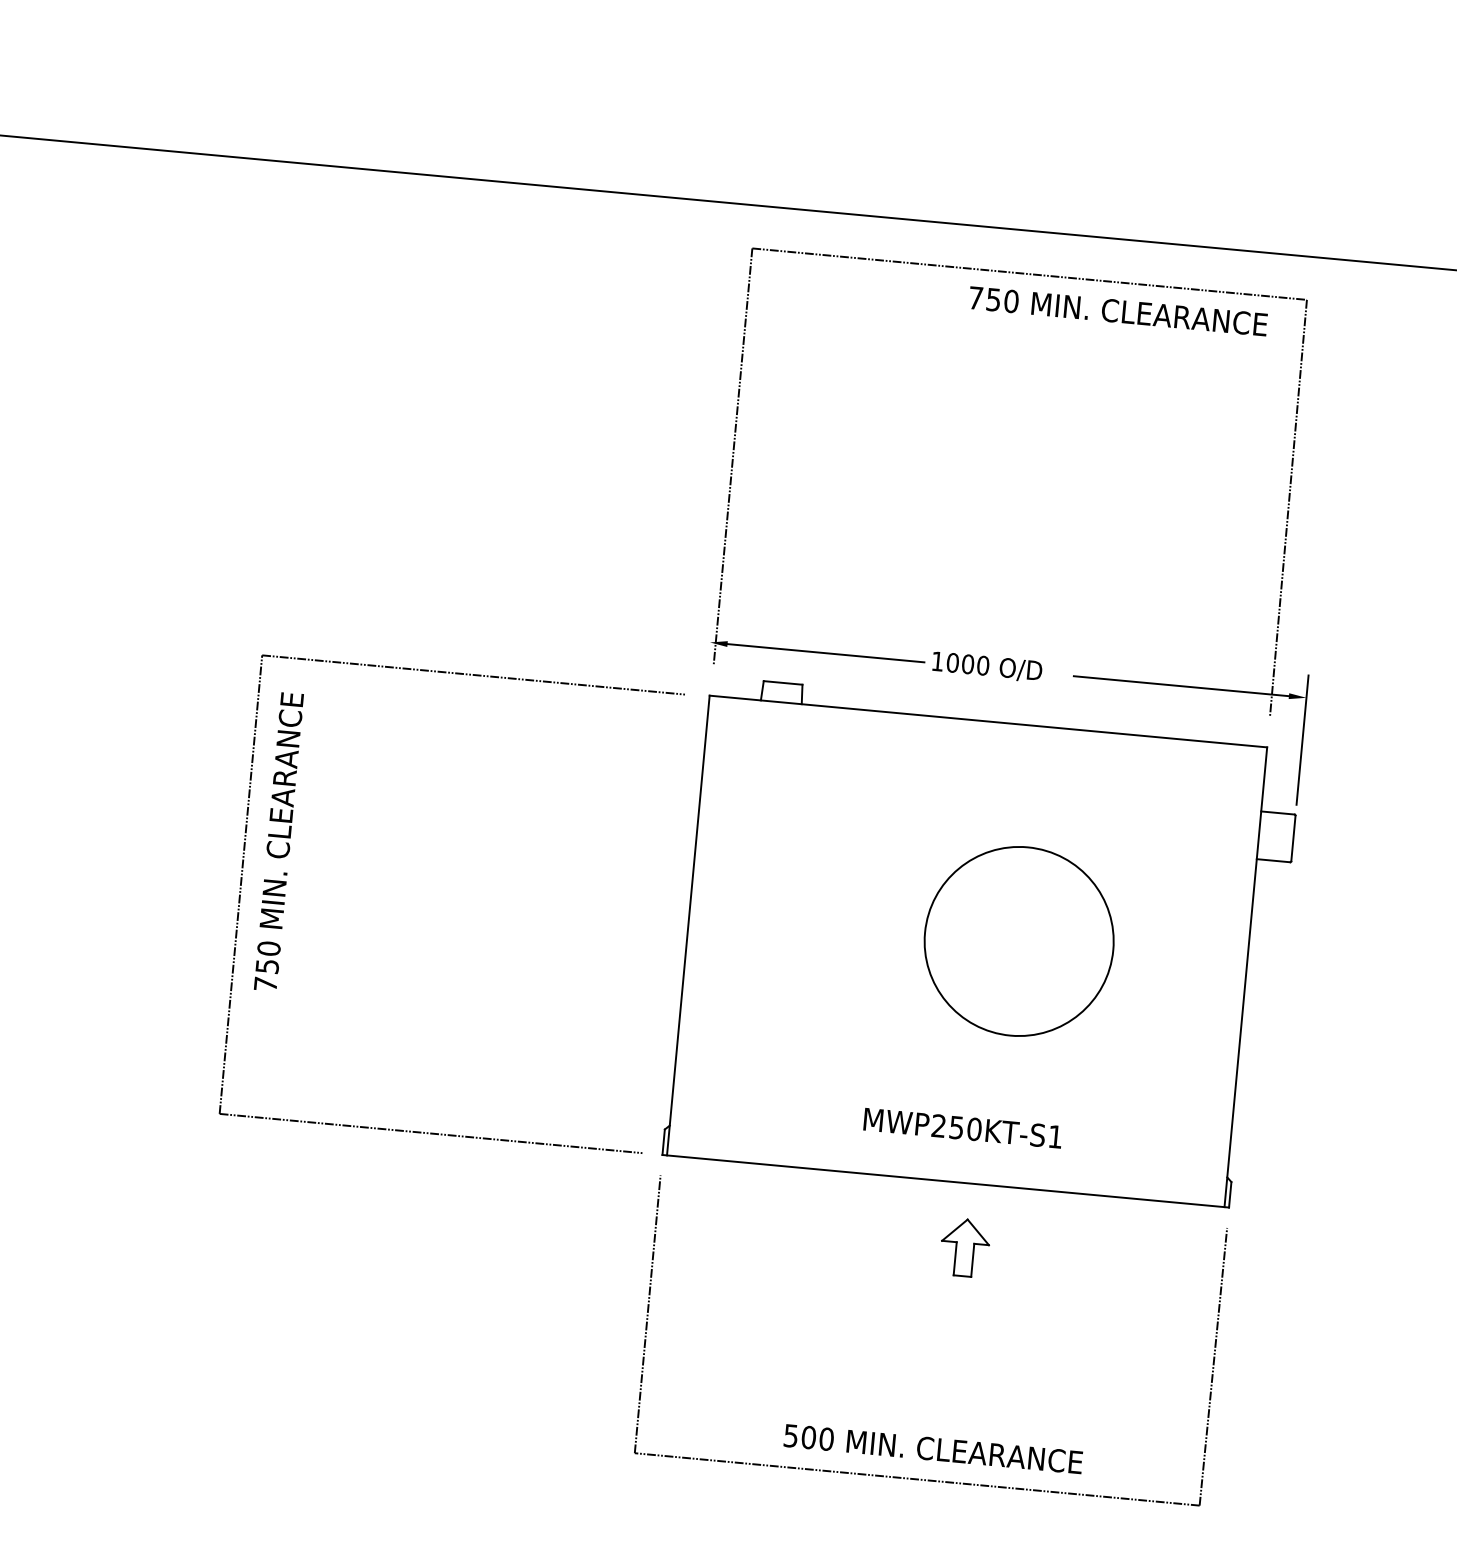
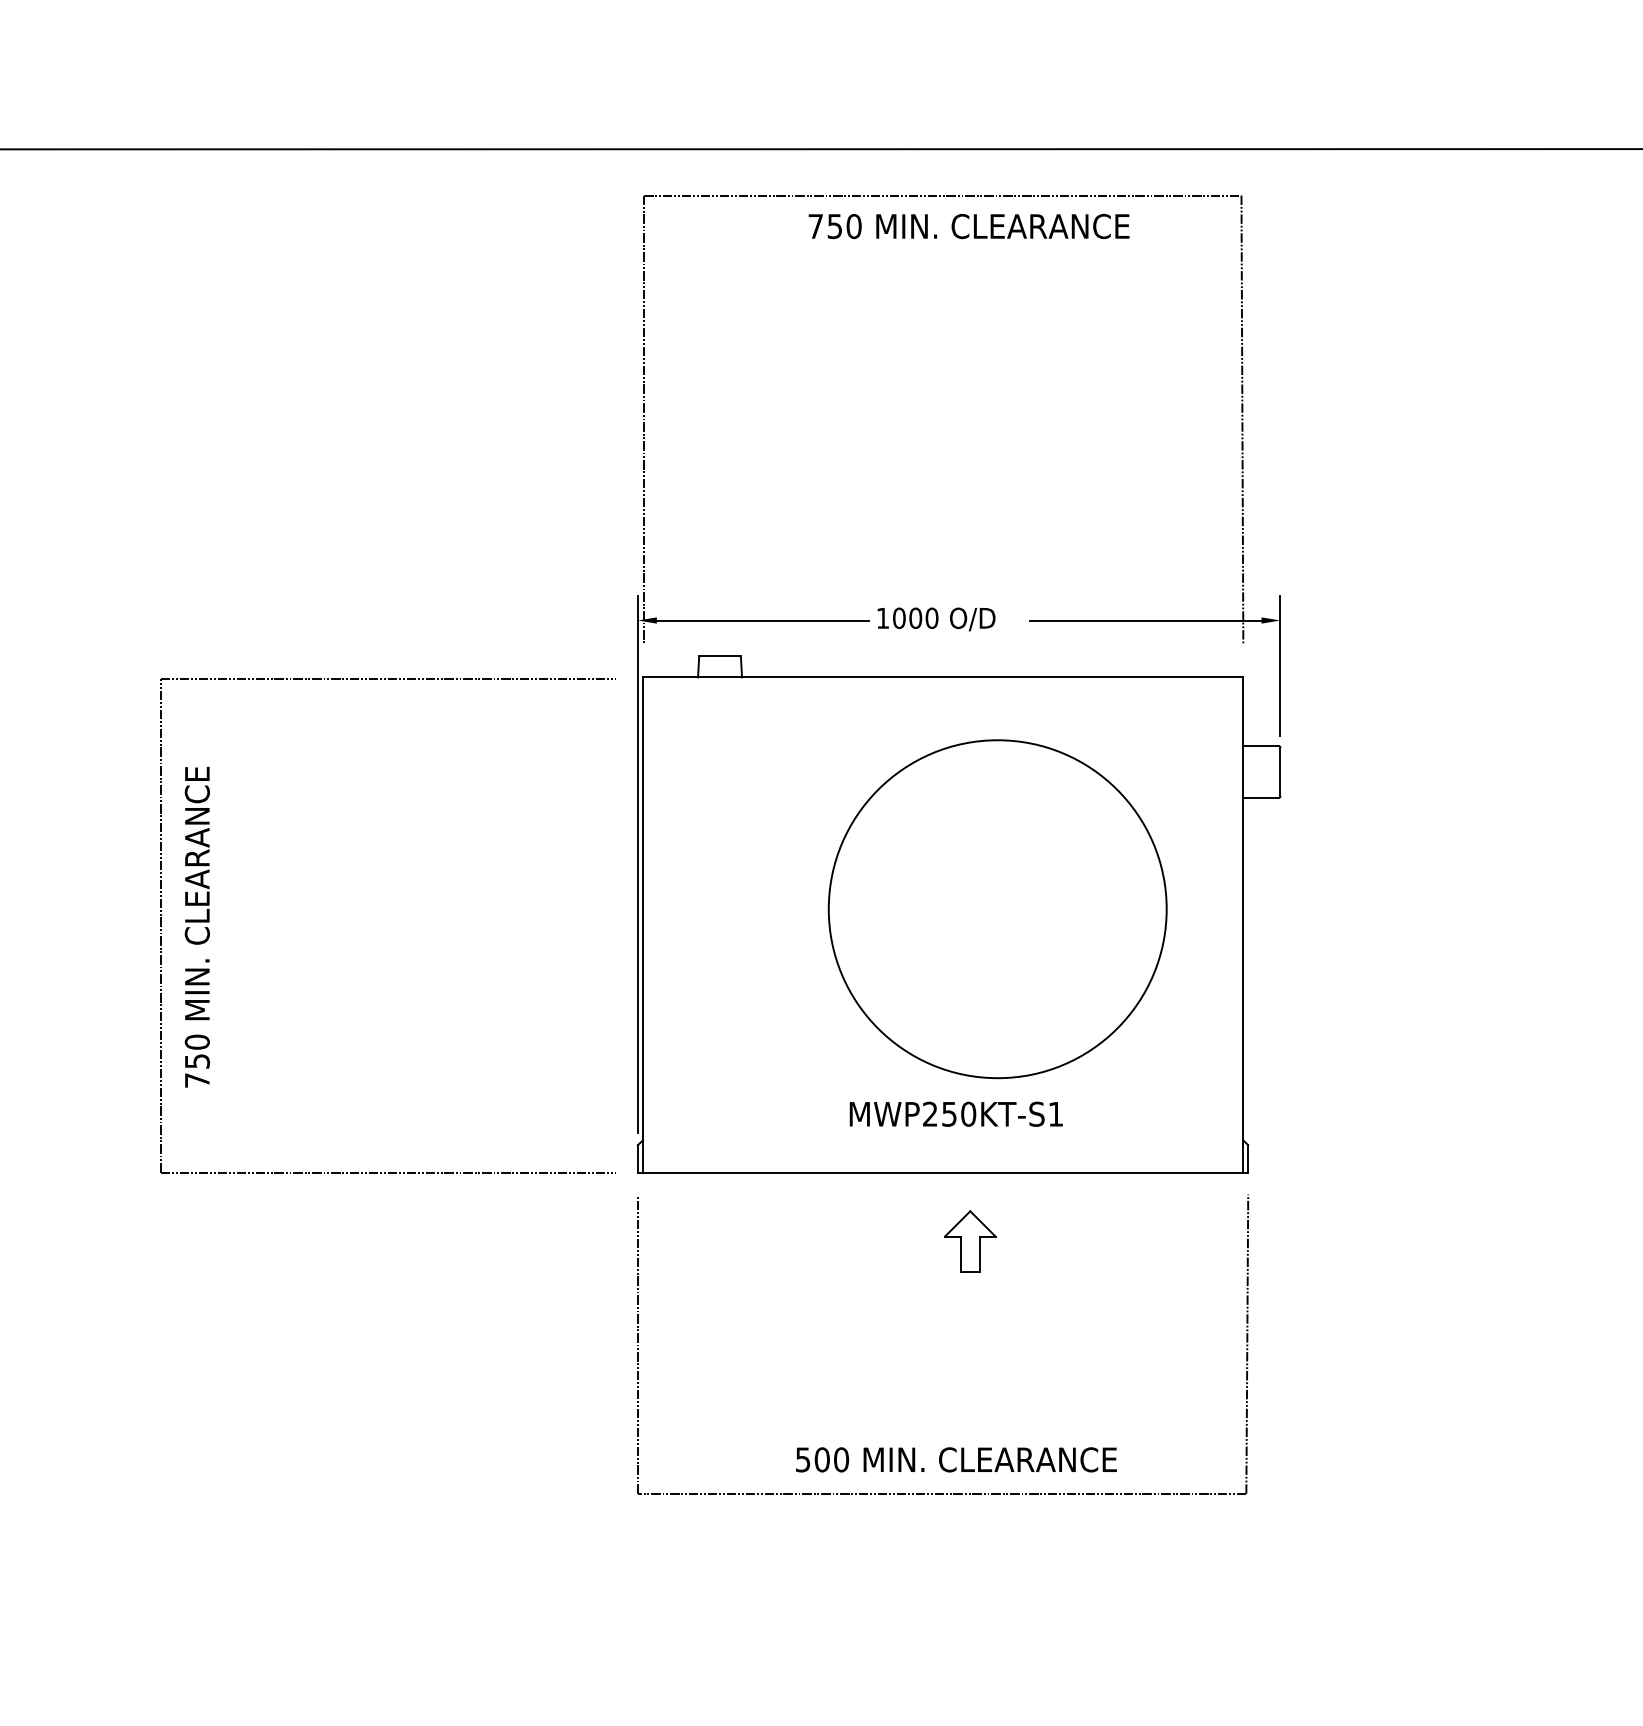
text: (1117, 311) -> (968, 226), moved
text: (278, 841) -> (196, 926), moved
line: (688, 868) -> (637, 864), added
circle: (1018, 941) -> (997, 909), size x1.67

